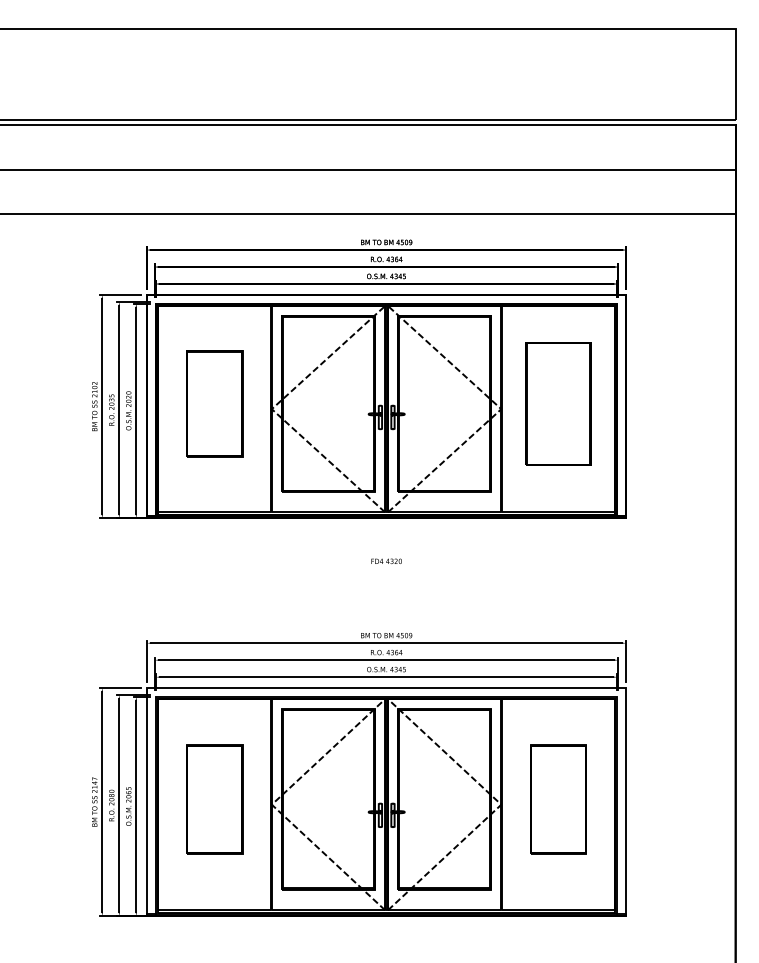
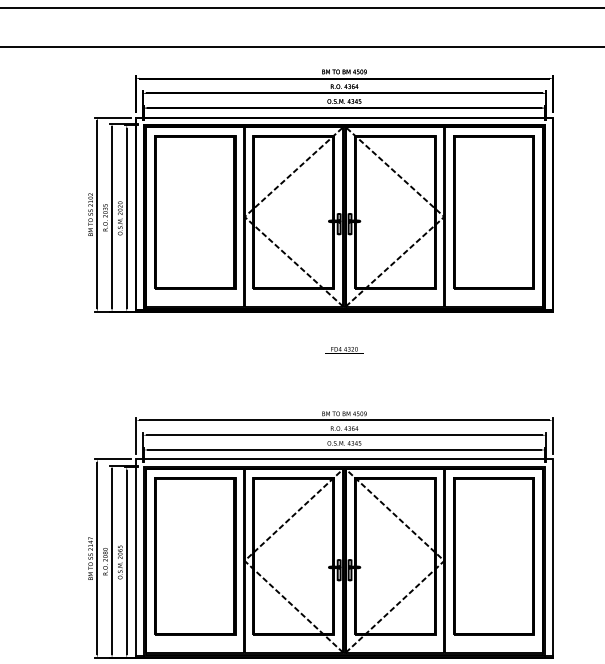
part: (214, 403) -> (194, 211), size x1.67
part: (558, 403) -> (494, 211), size x1.43
part: (214, 799) -> (194, 556), size x1.67
part: (558, 799) -> (494, 556), size x1.67

